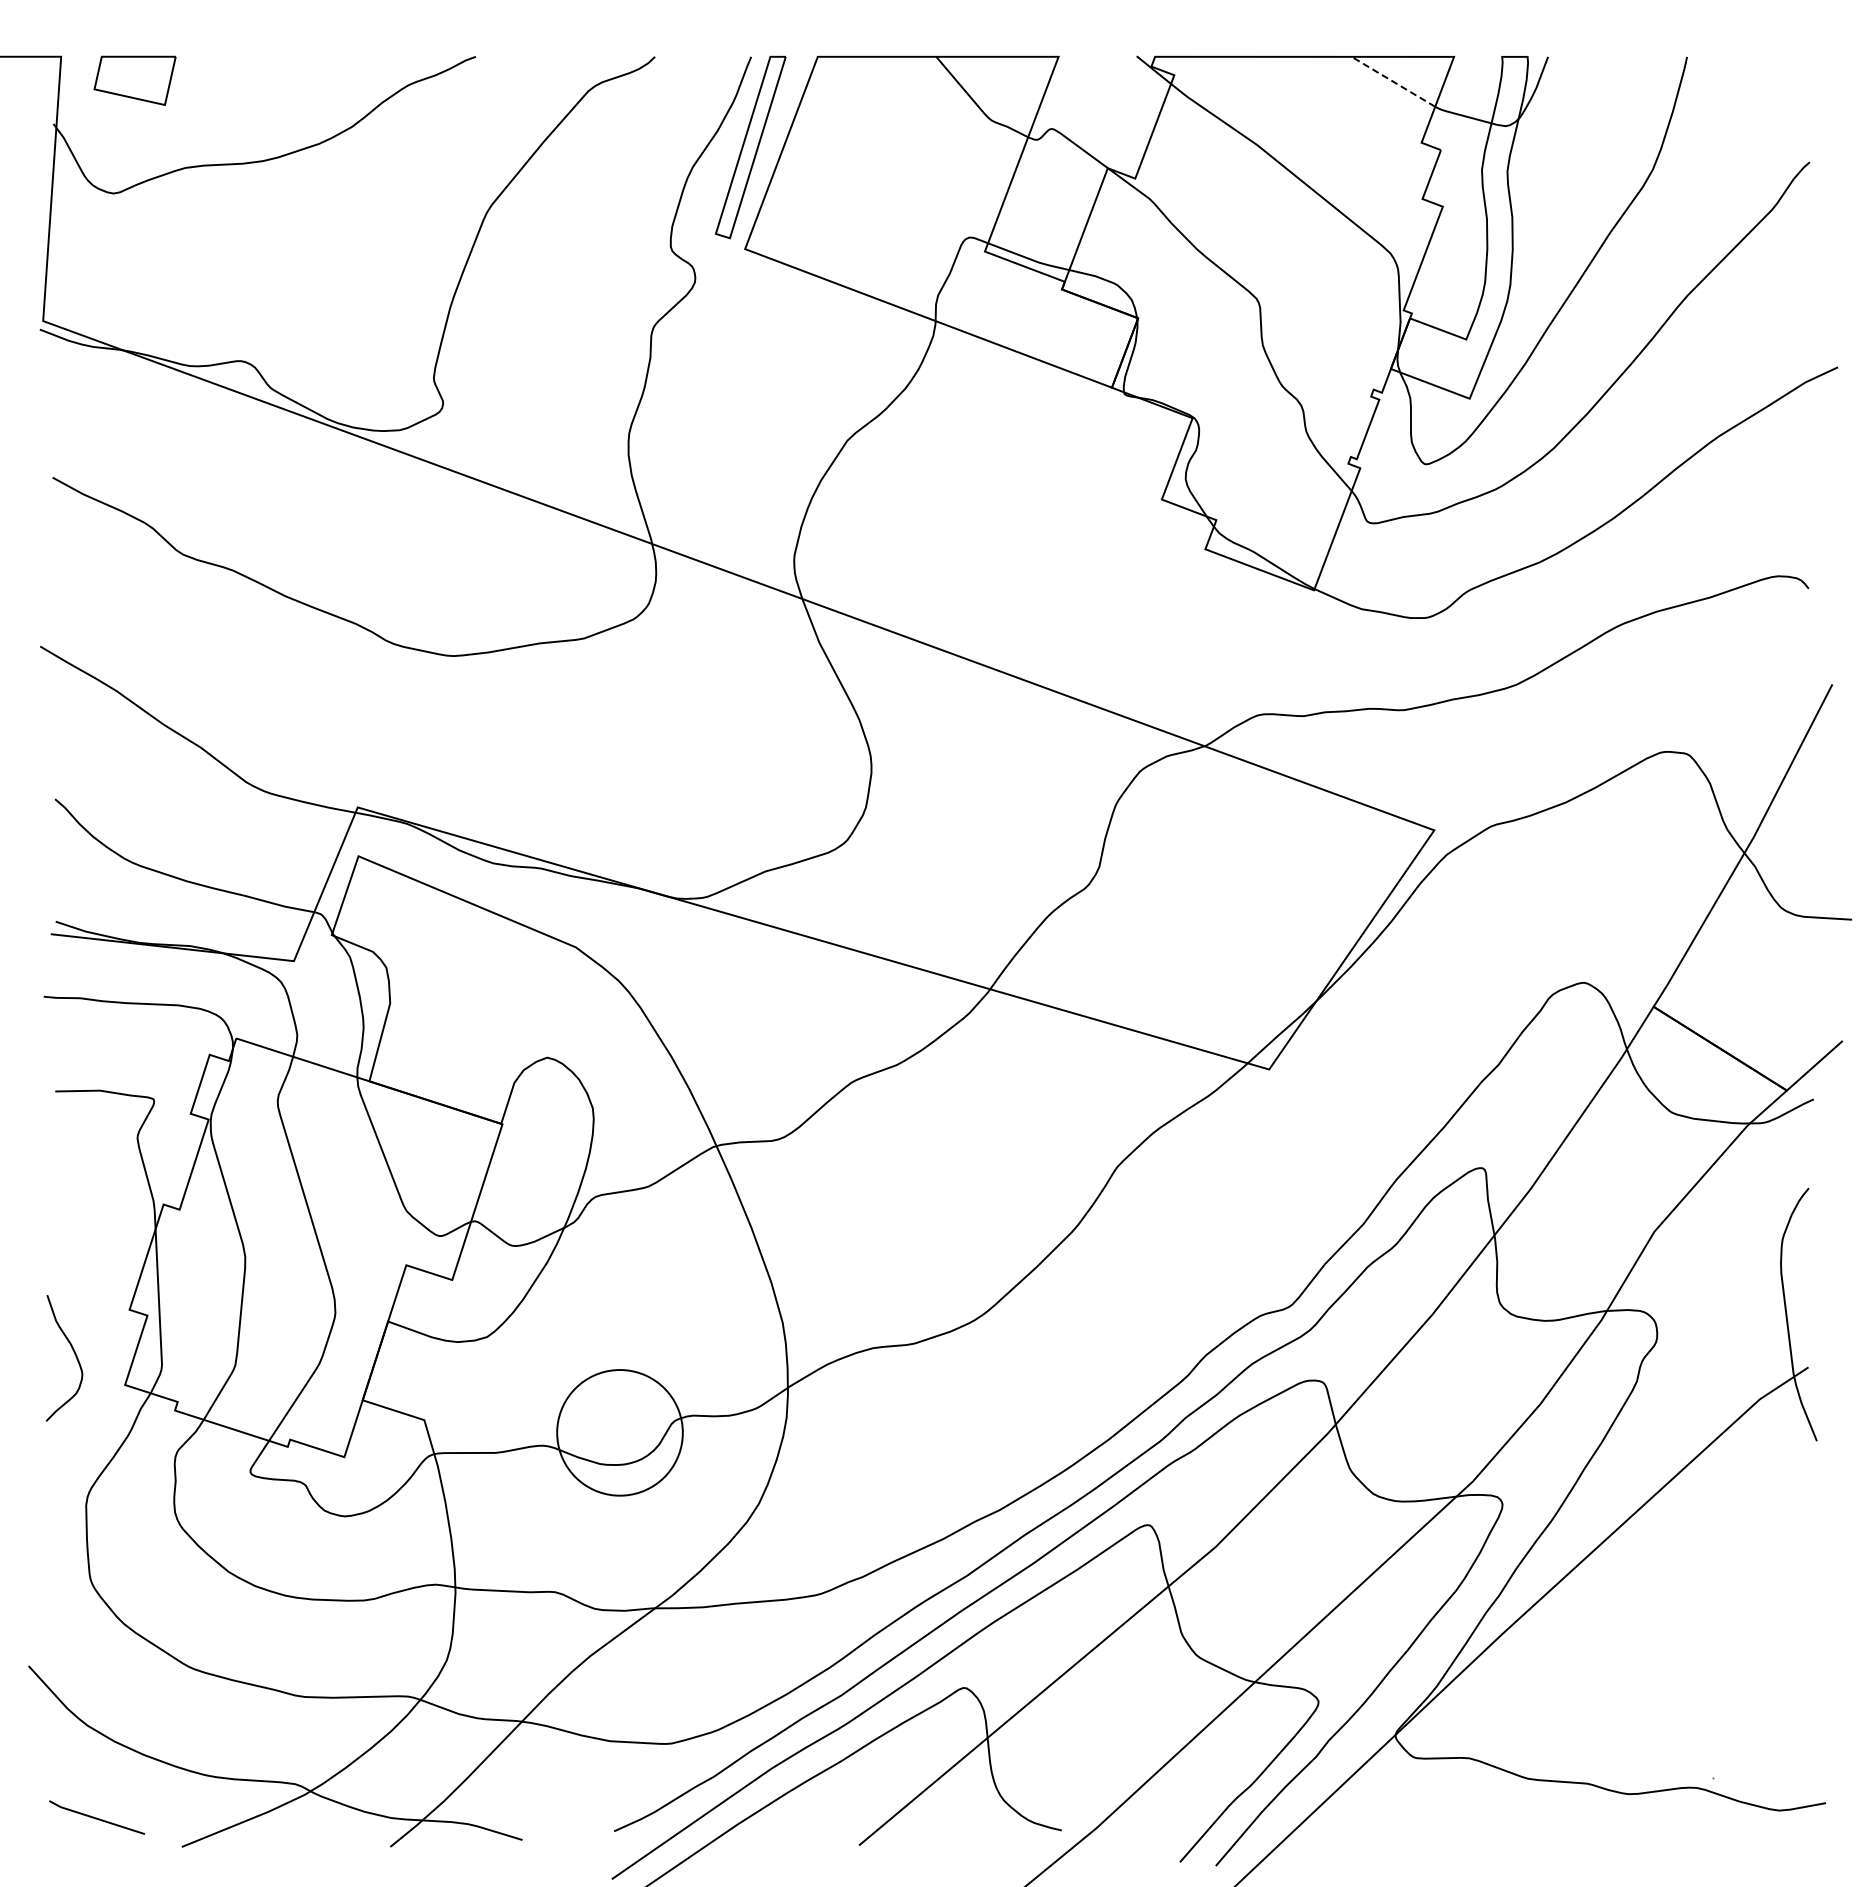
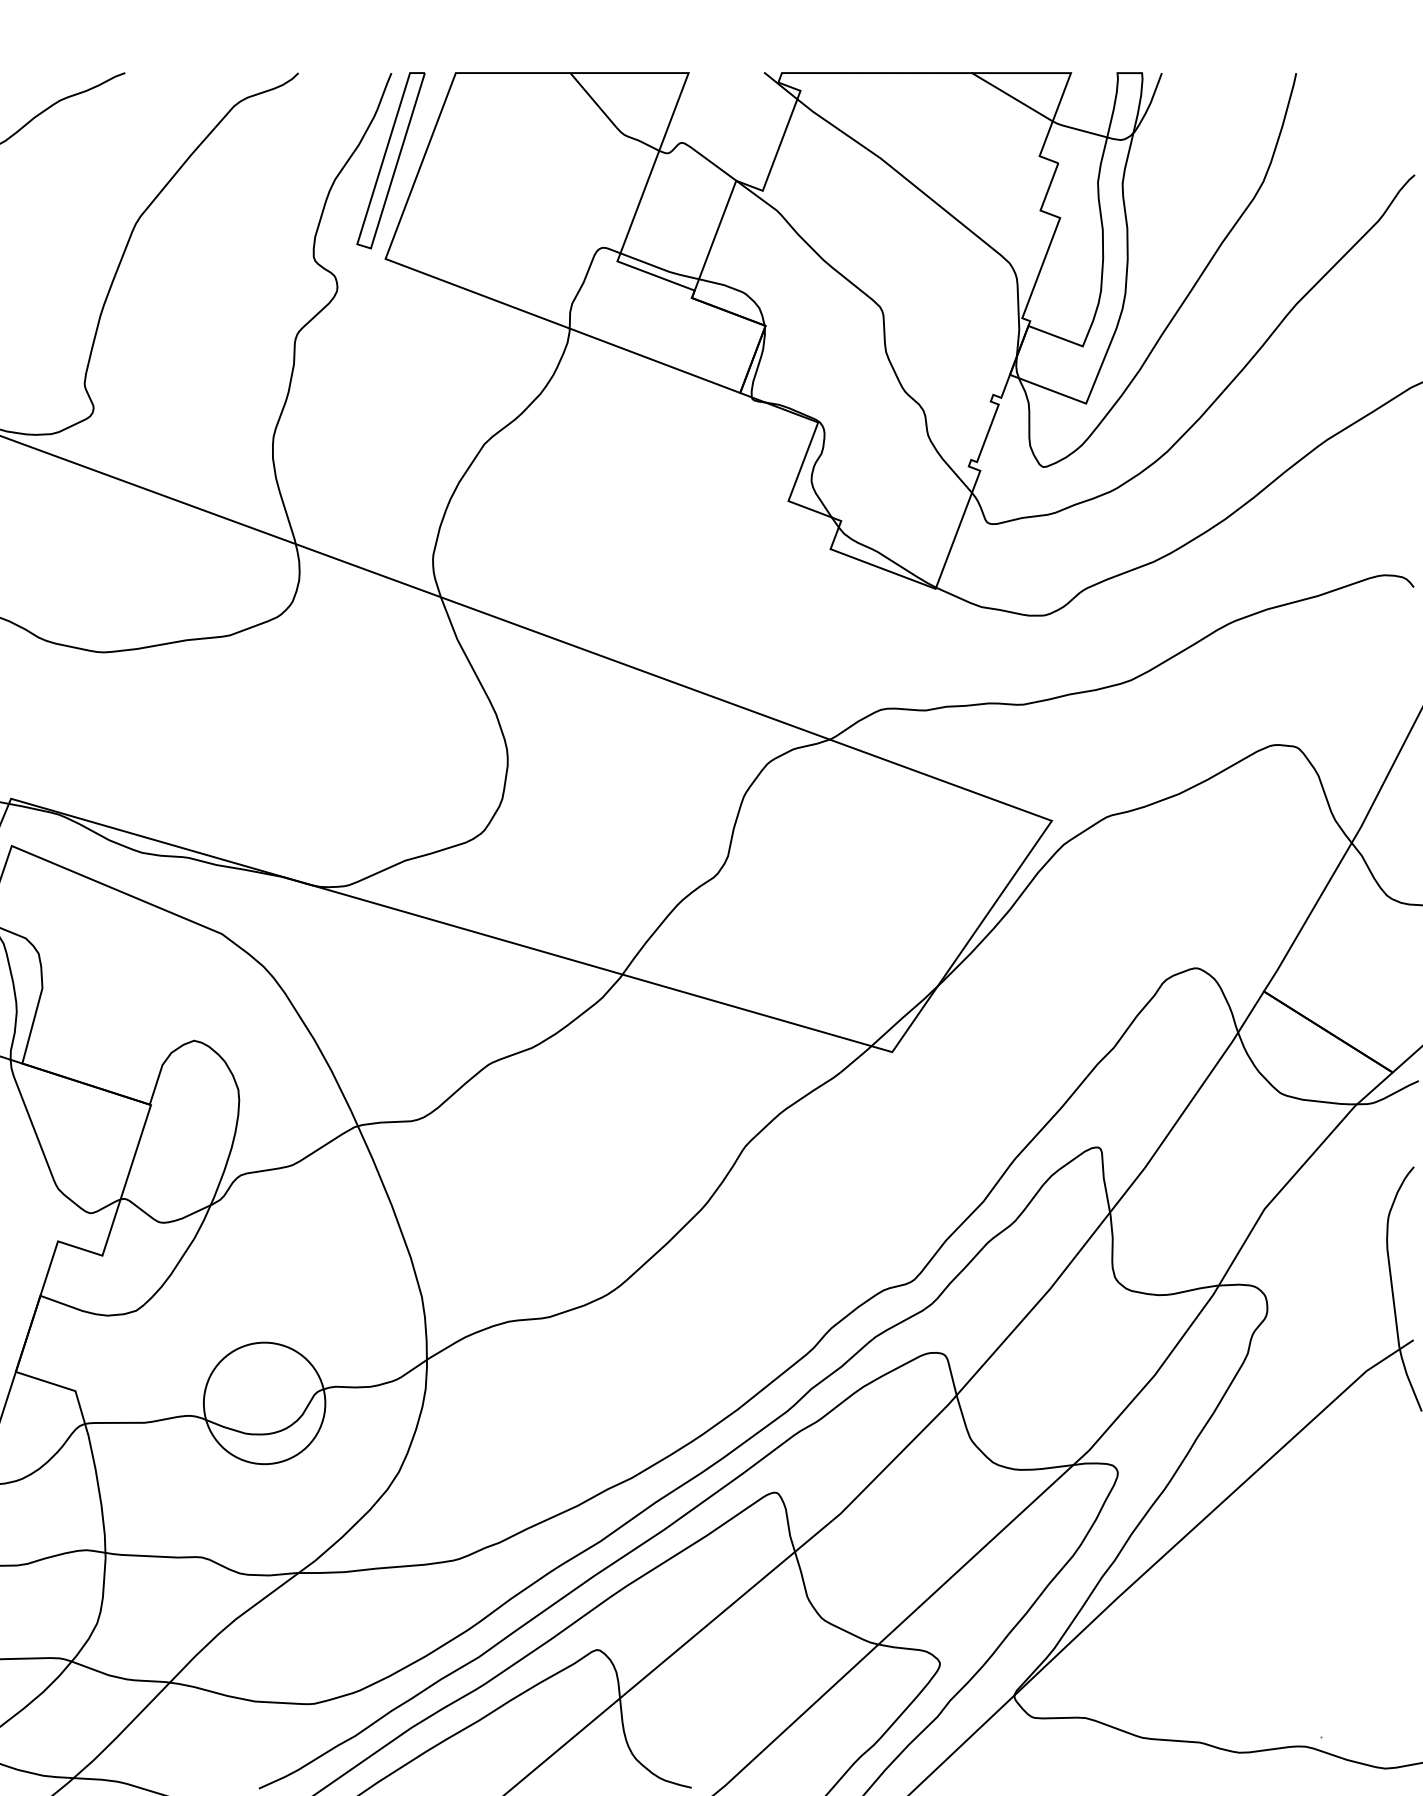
line: (1393, 81) -> (1012, 96), dashed -> solid

